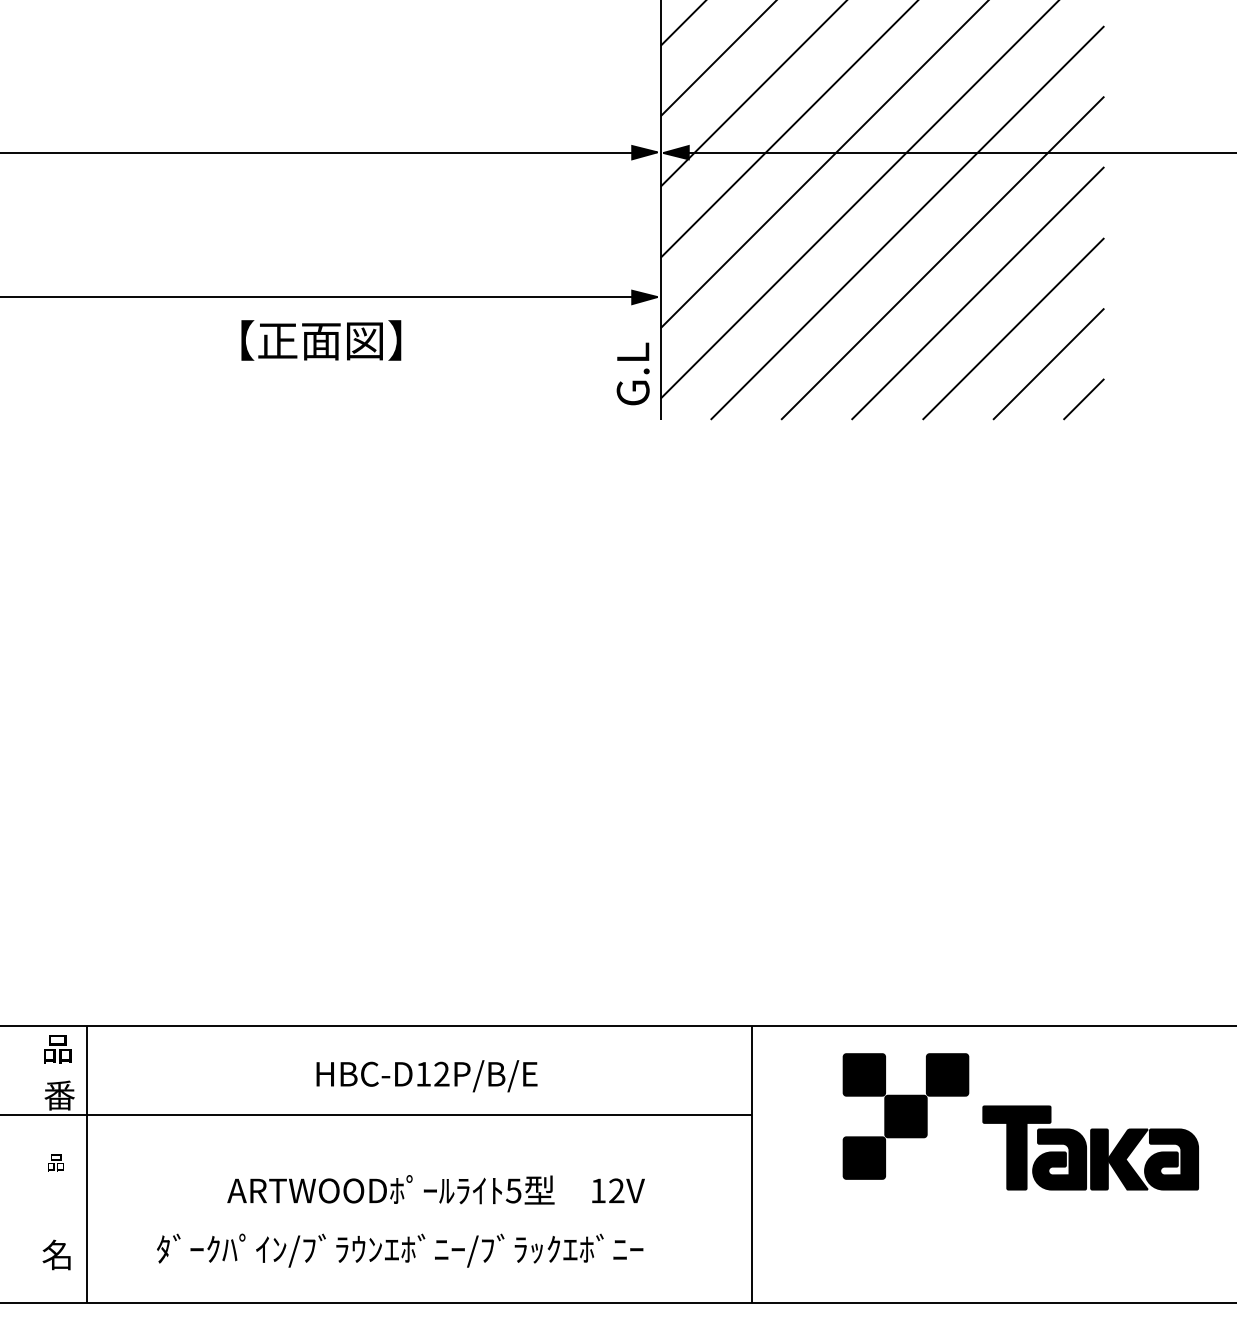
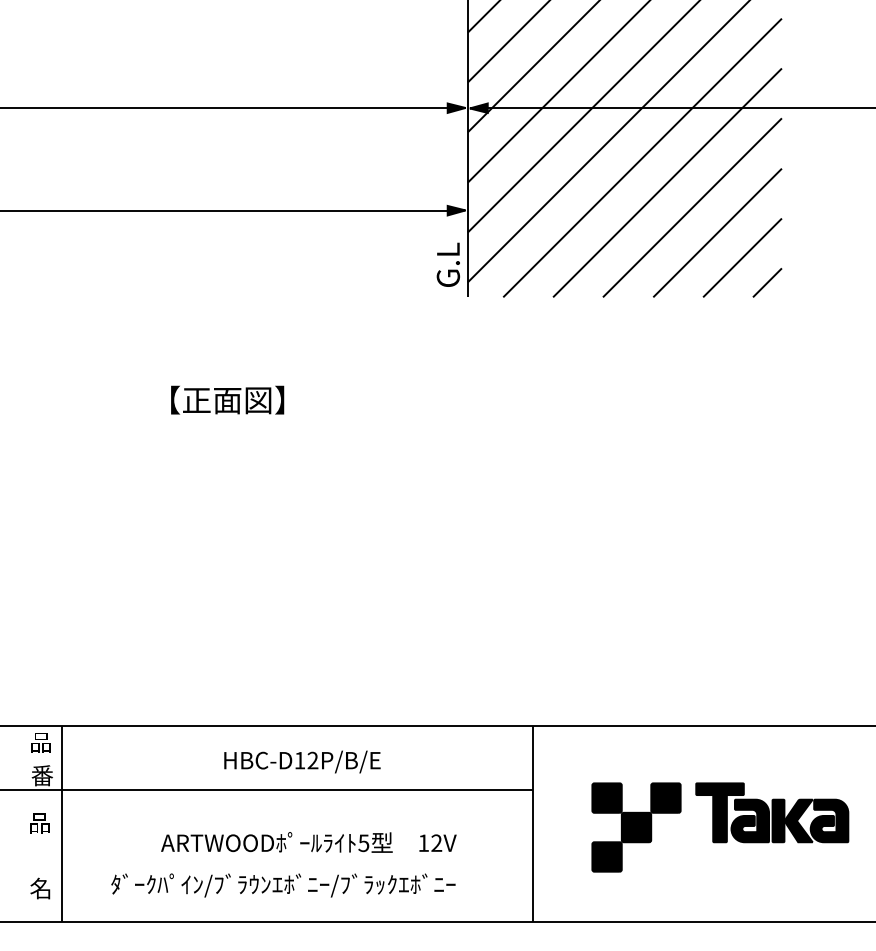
text: (321, 339) -> (227, 399), moved
part: (905, 1116) -> (636, 827), moved
part: (55, 1163) -> (39, 823), size x1.67

